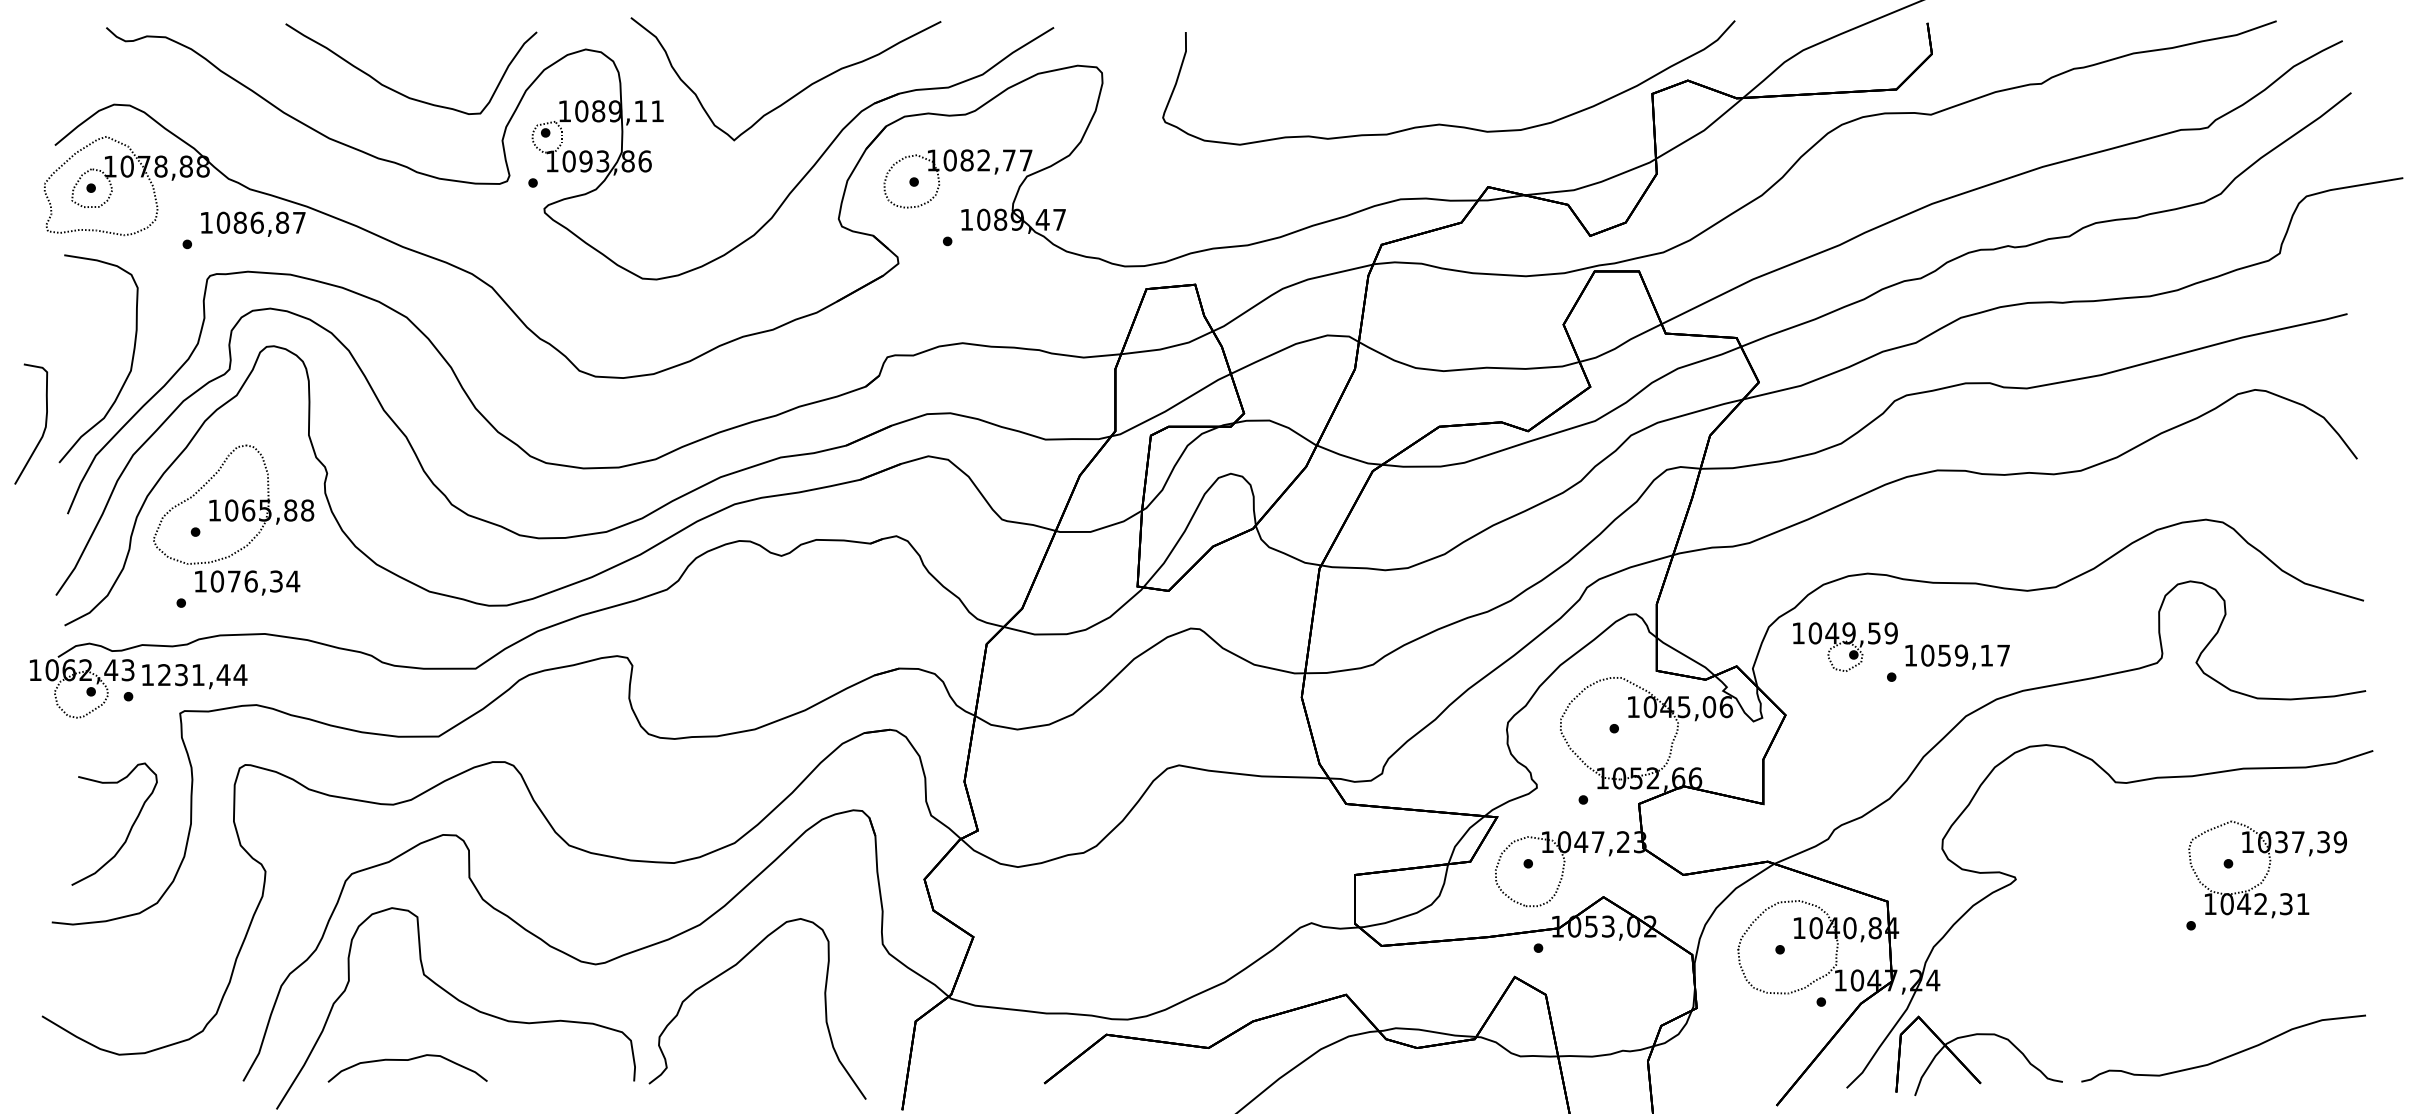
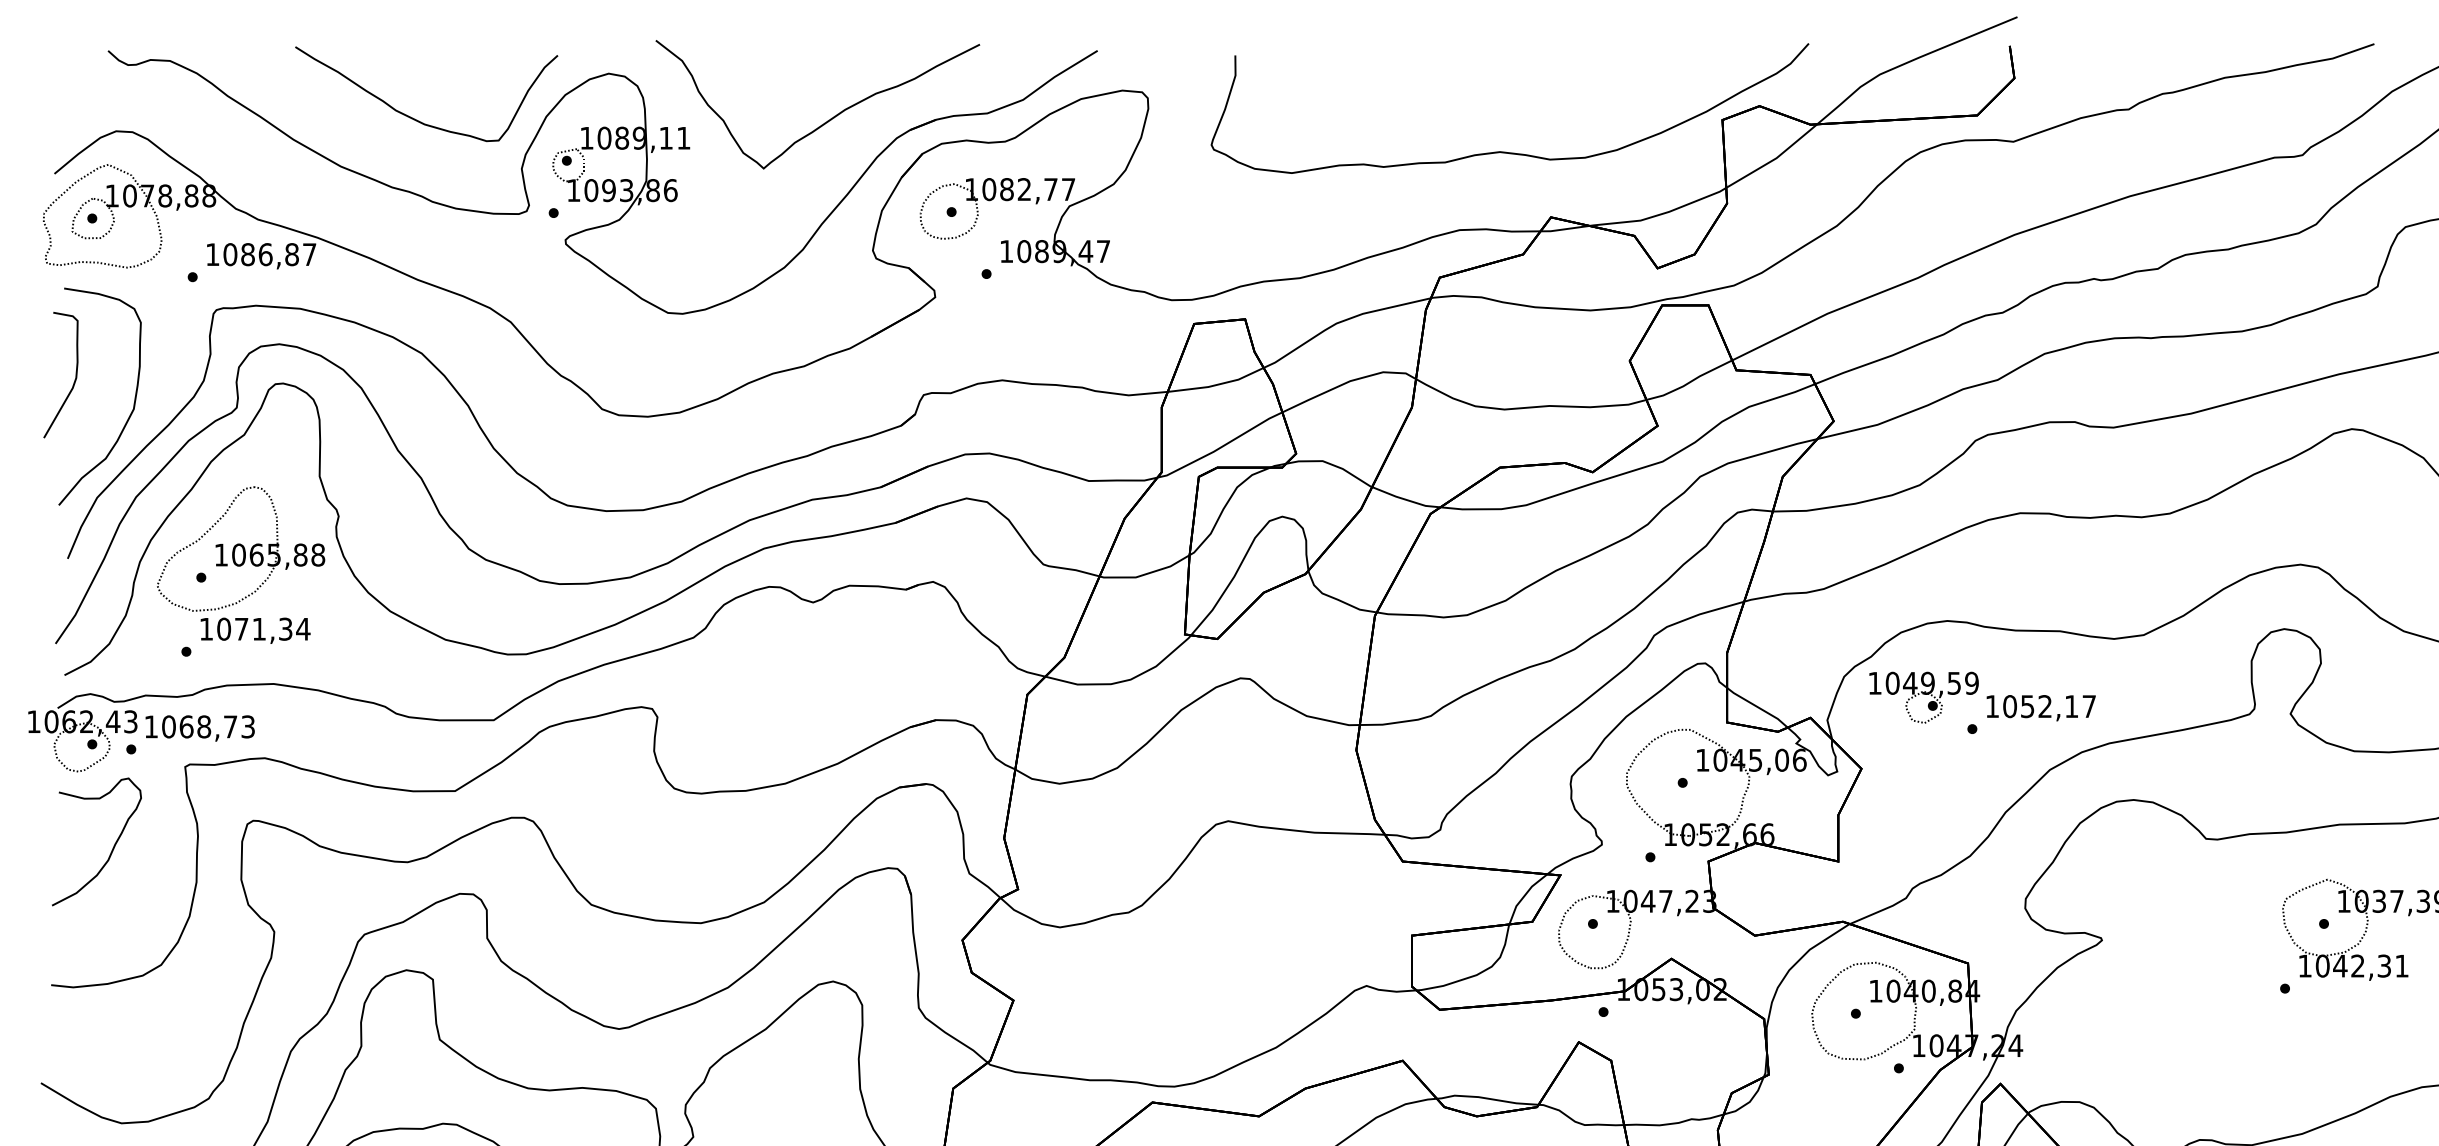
curve: (44, 427) -> (74, 378), moved
text: (250, 581) -> (258, 629), 1076,34 -> 1071,34
text: (1961, 655) -> (2045, 706), 1059,17 -> 1052,17
text: (202, 675) -> (208, 727), 1231,44 -> 1068,73
curve: (130, 827) -> (113, 845), moved

